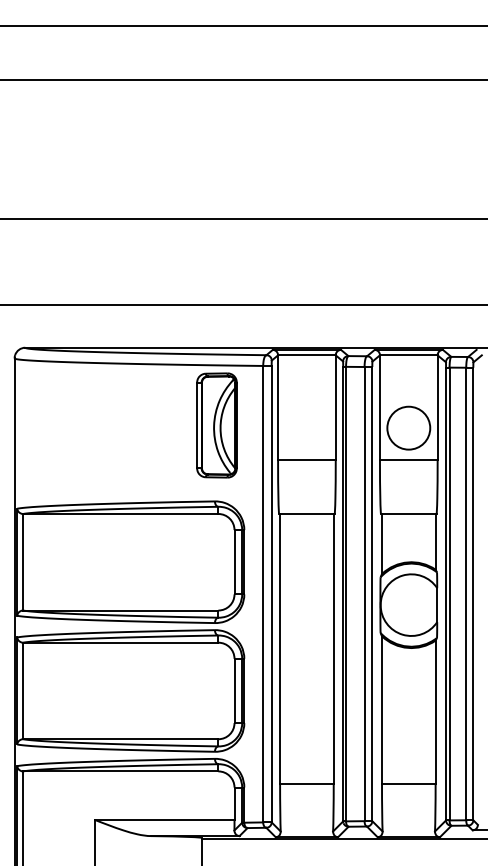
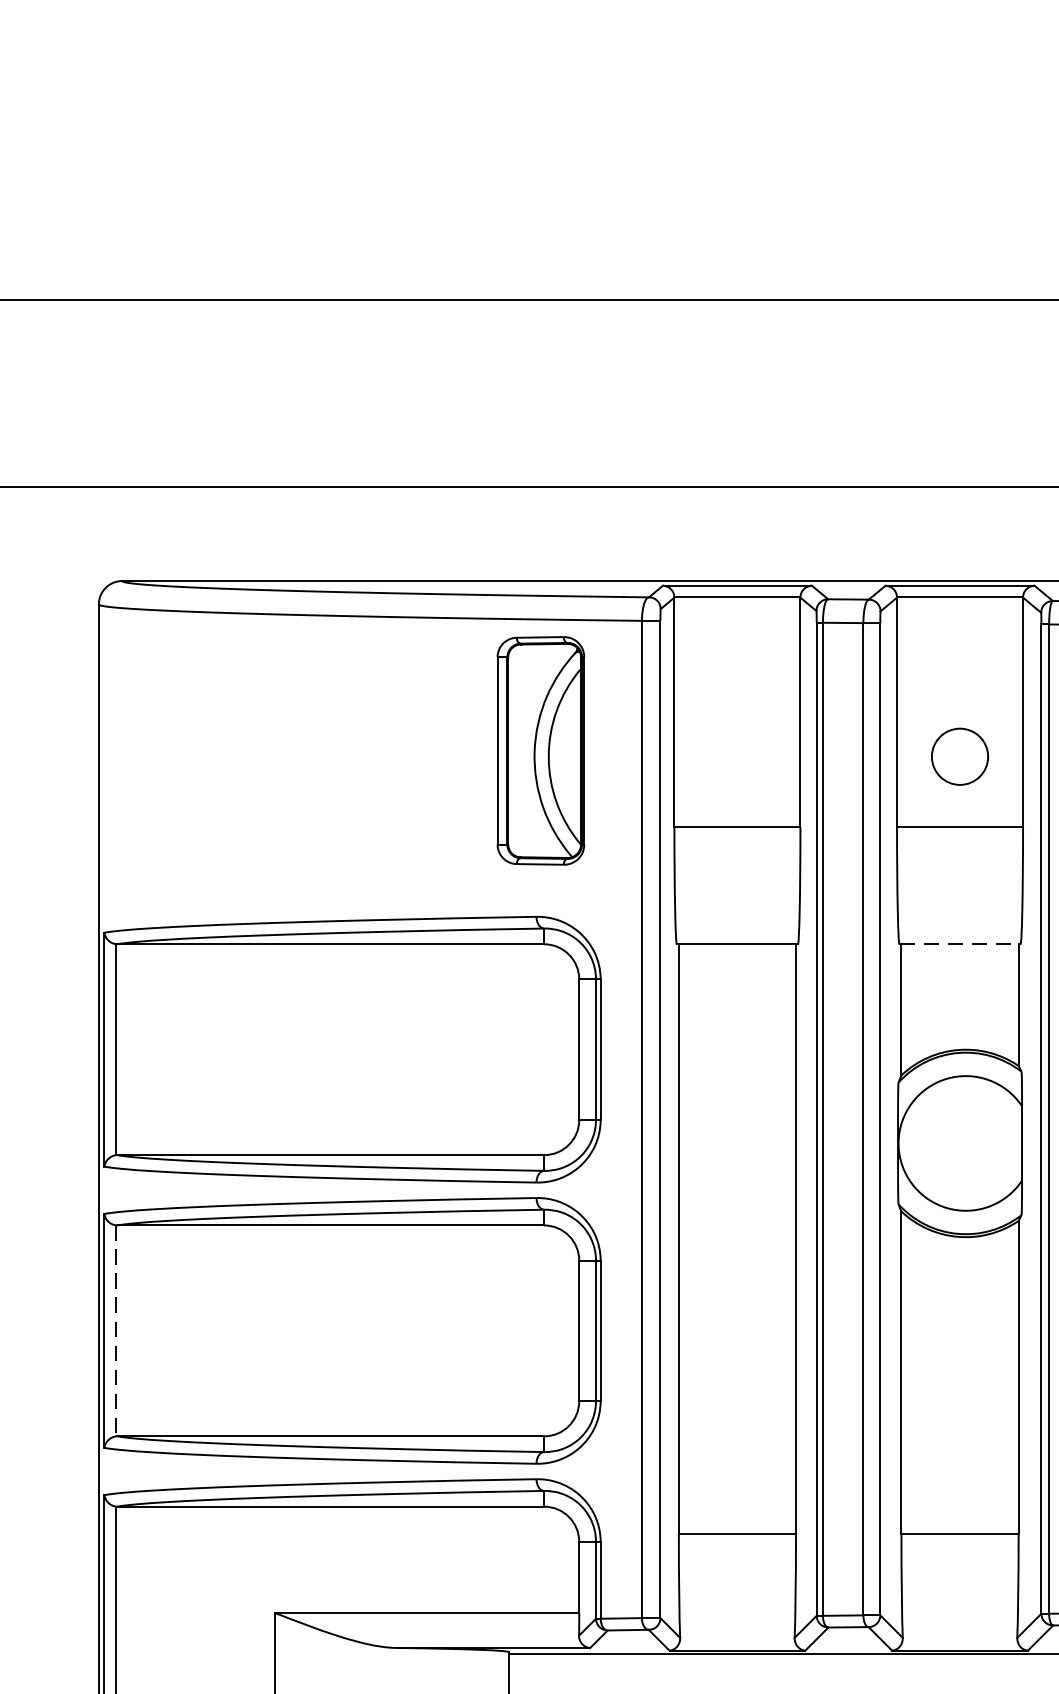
circle: (408, 427) -> (959, 755), size x0.6
line: (408, 513) -> (959, 943), solid -> dashed
line: (22, 691) -> (116, 1332), solid -> dashed

